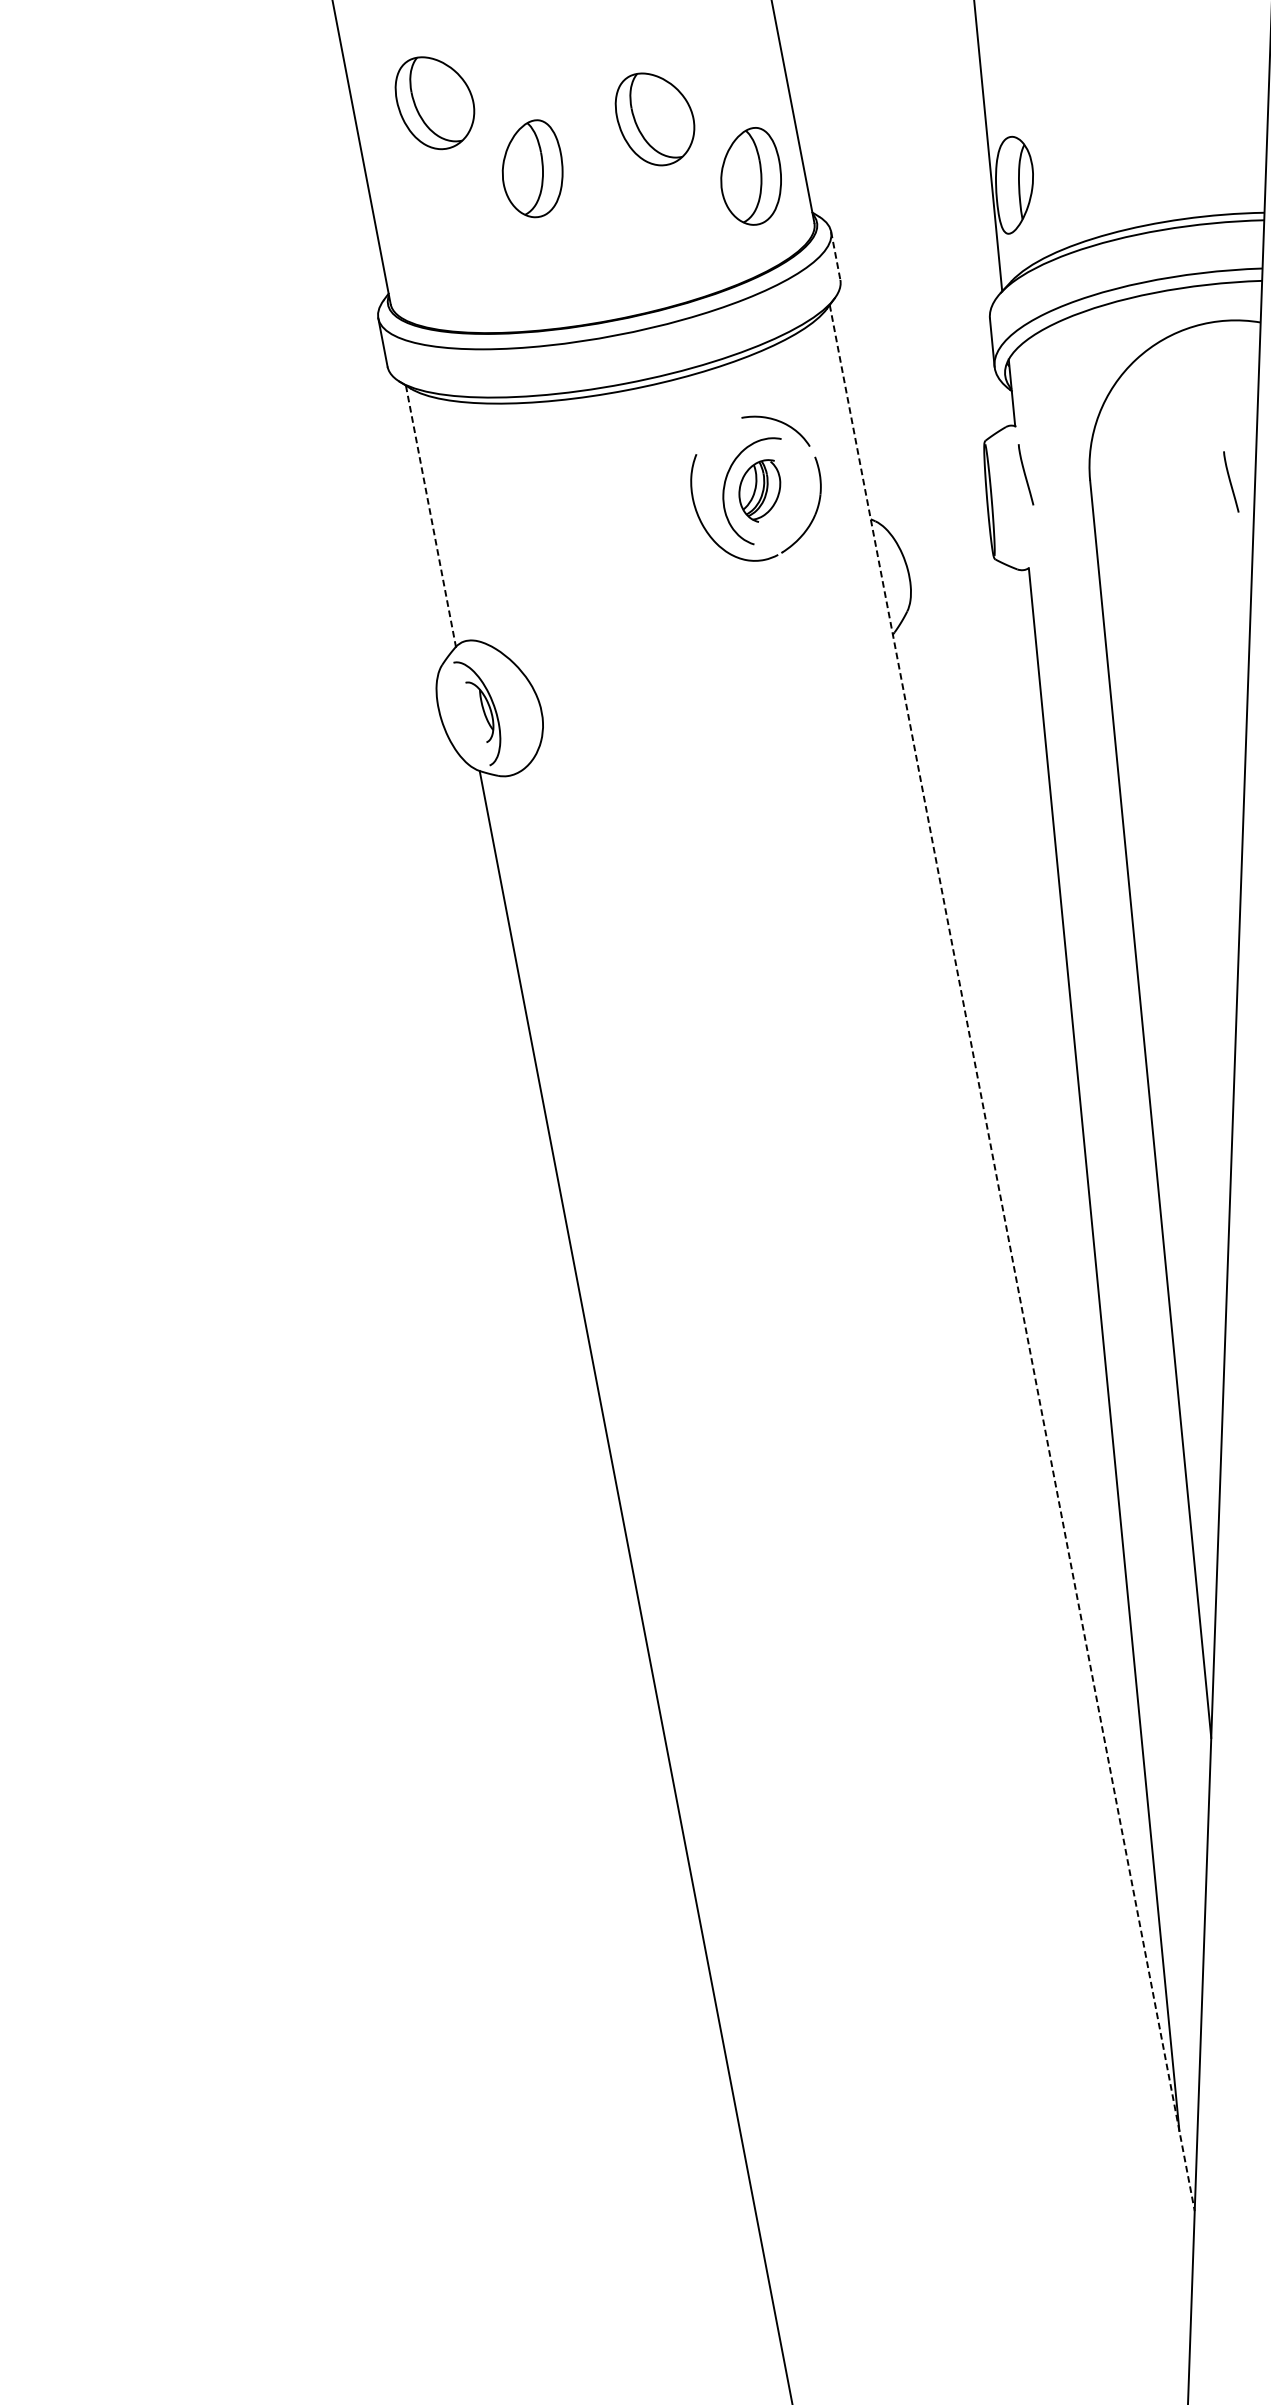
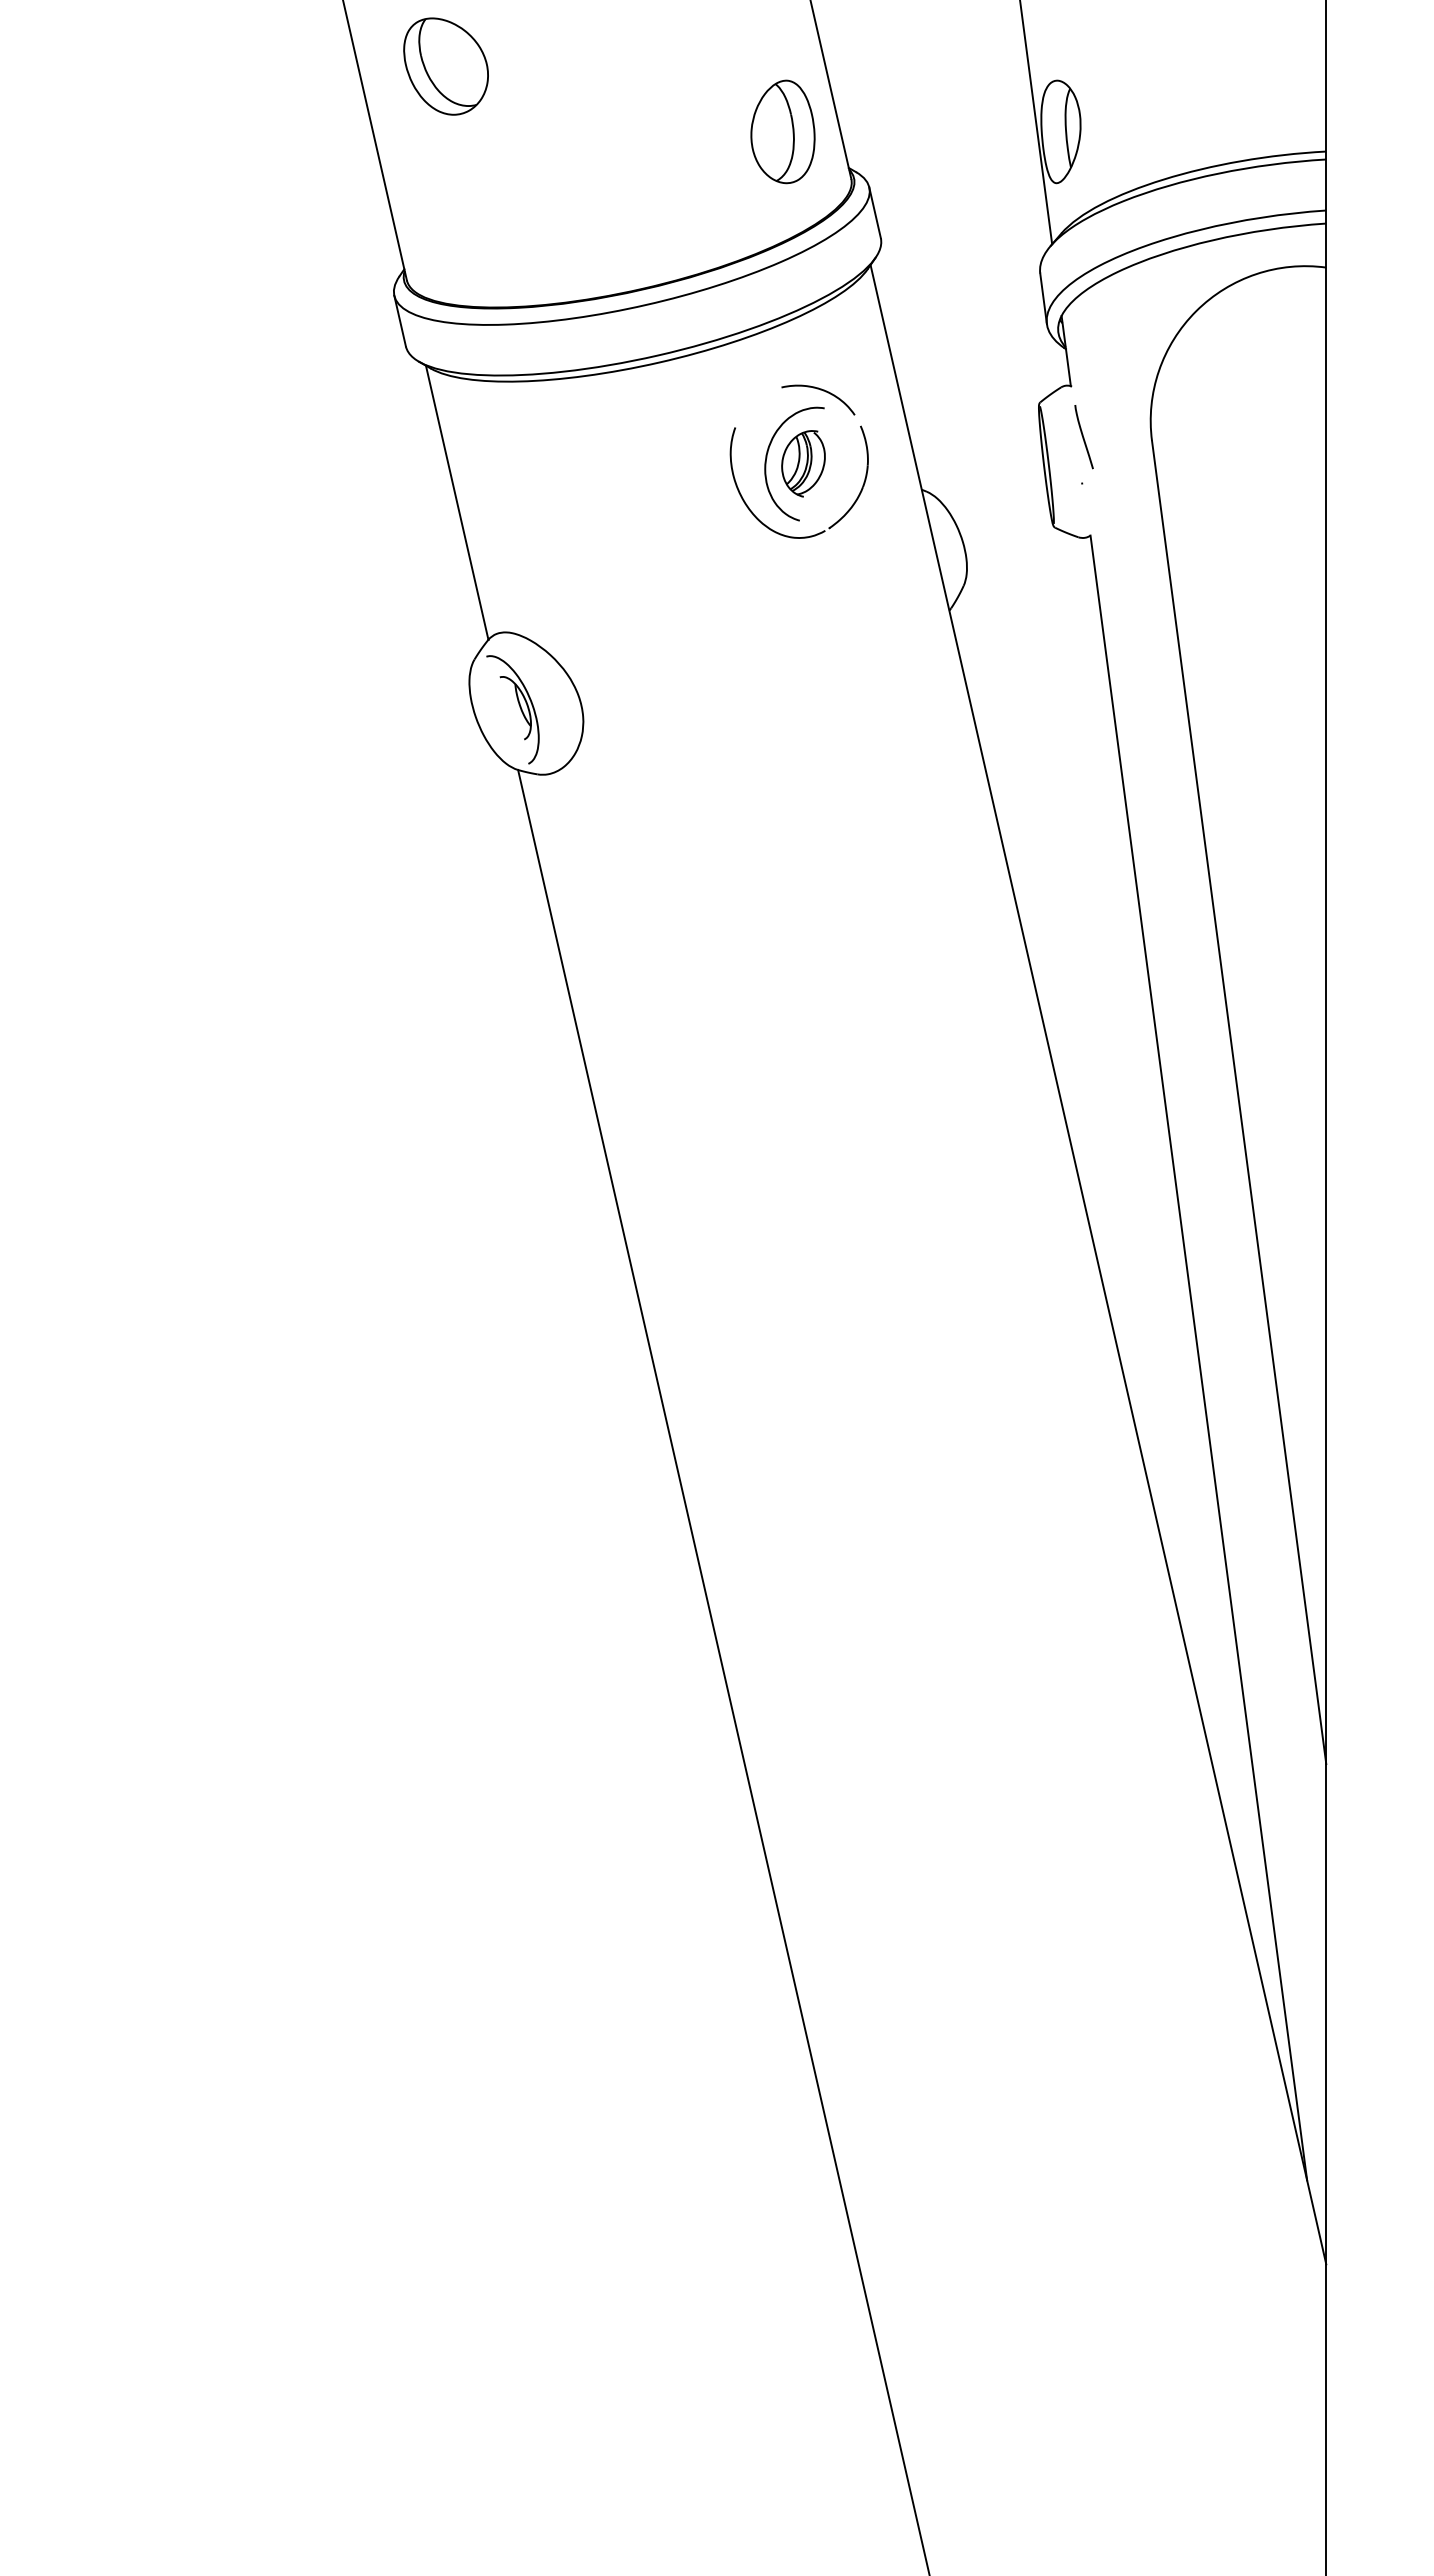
part: (654, 119) -> (678, 75), removed
part: (532, 168) -> (551, 131), removed
line: (836, 255) -> (875, 212), dashed -> solid
curve: (1230, 482) -> (1300, 437), removed
line: (431, 516) -> (457, 502), dashed -> solid
line: (1012, 1258) -> (1098, 1265), dashed -> solid

